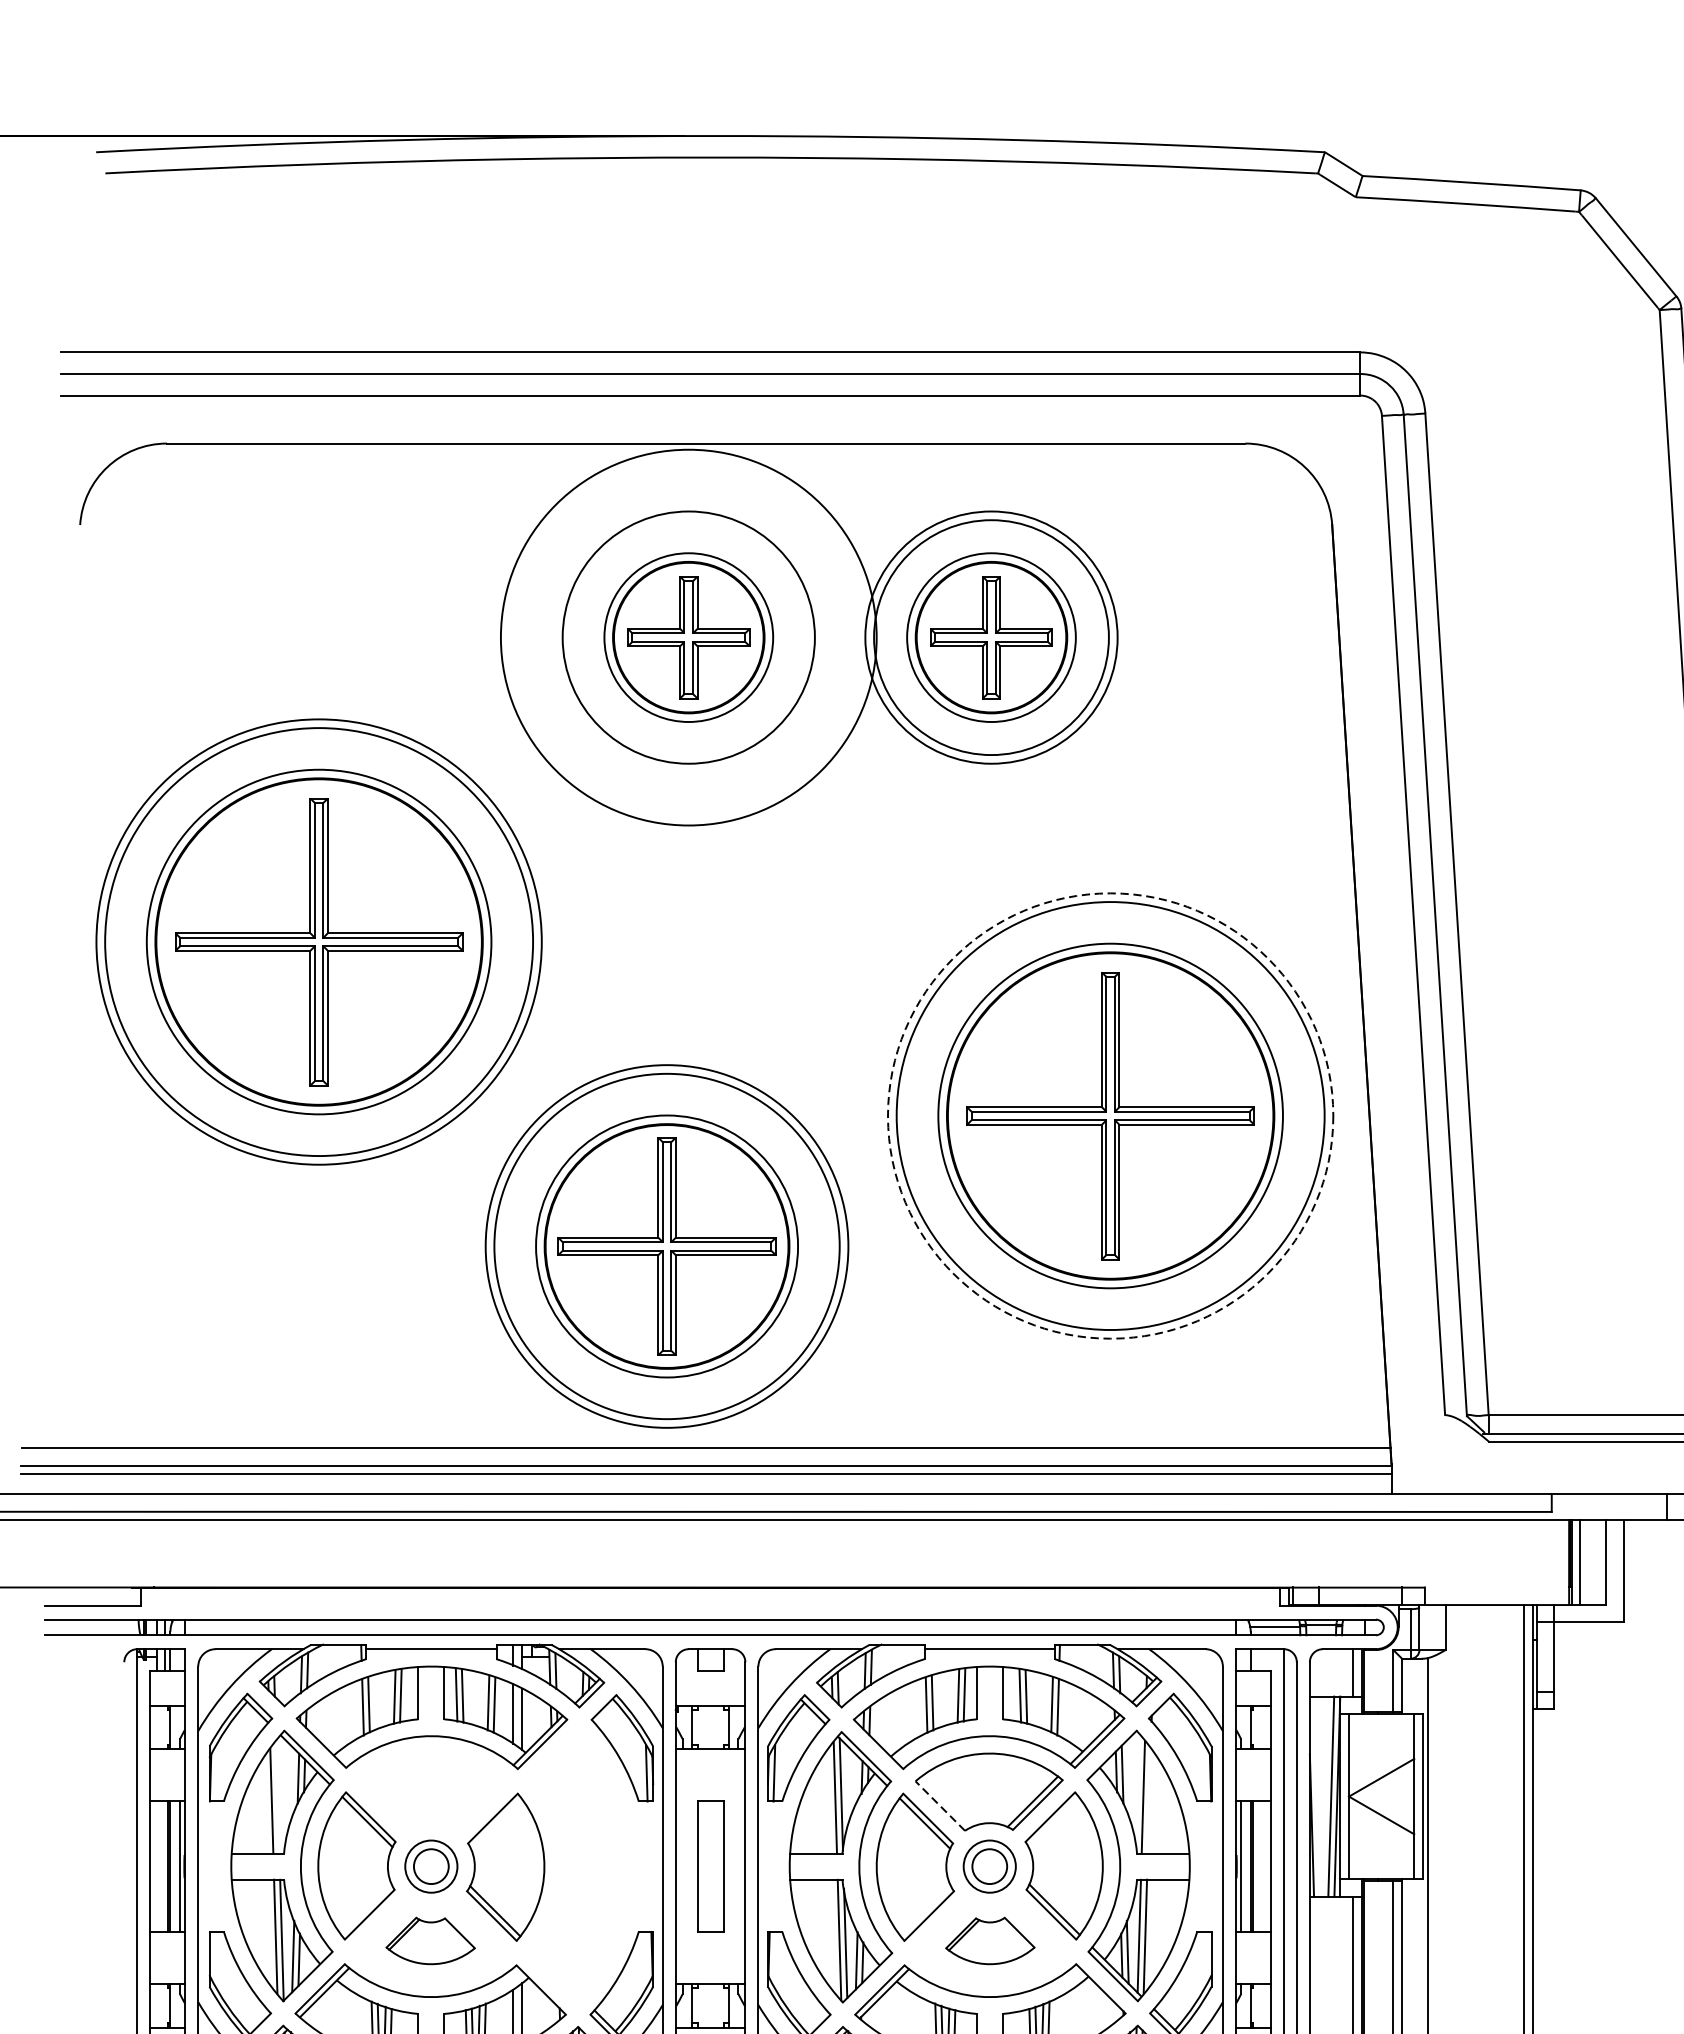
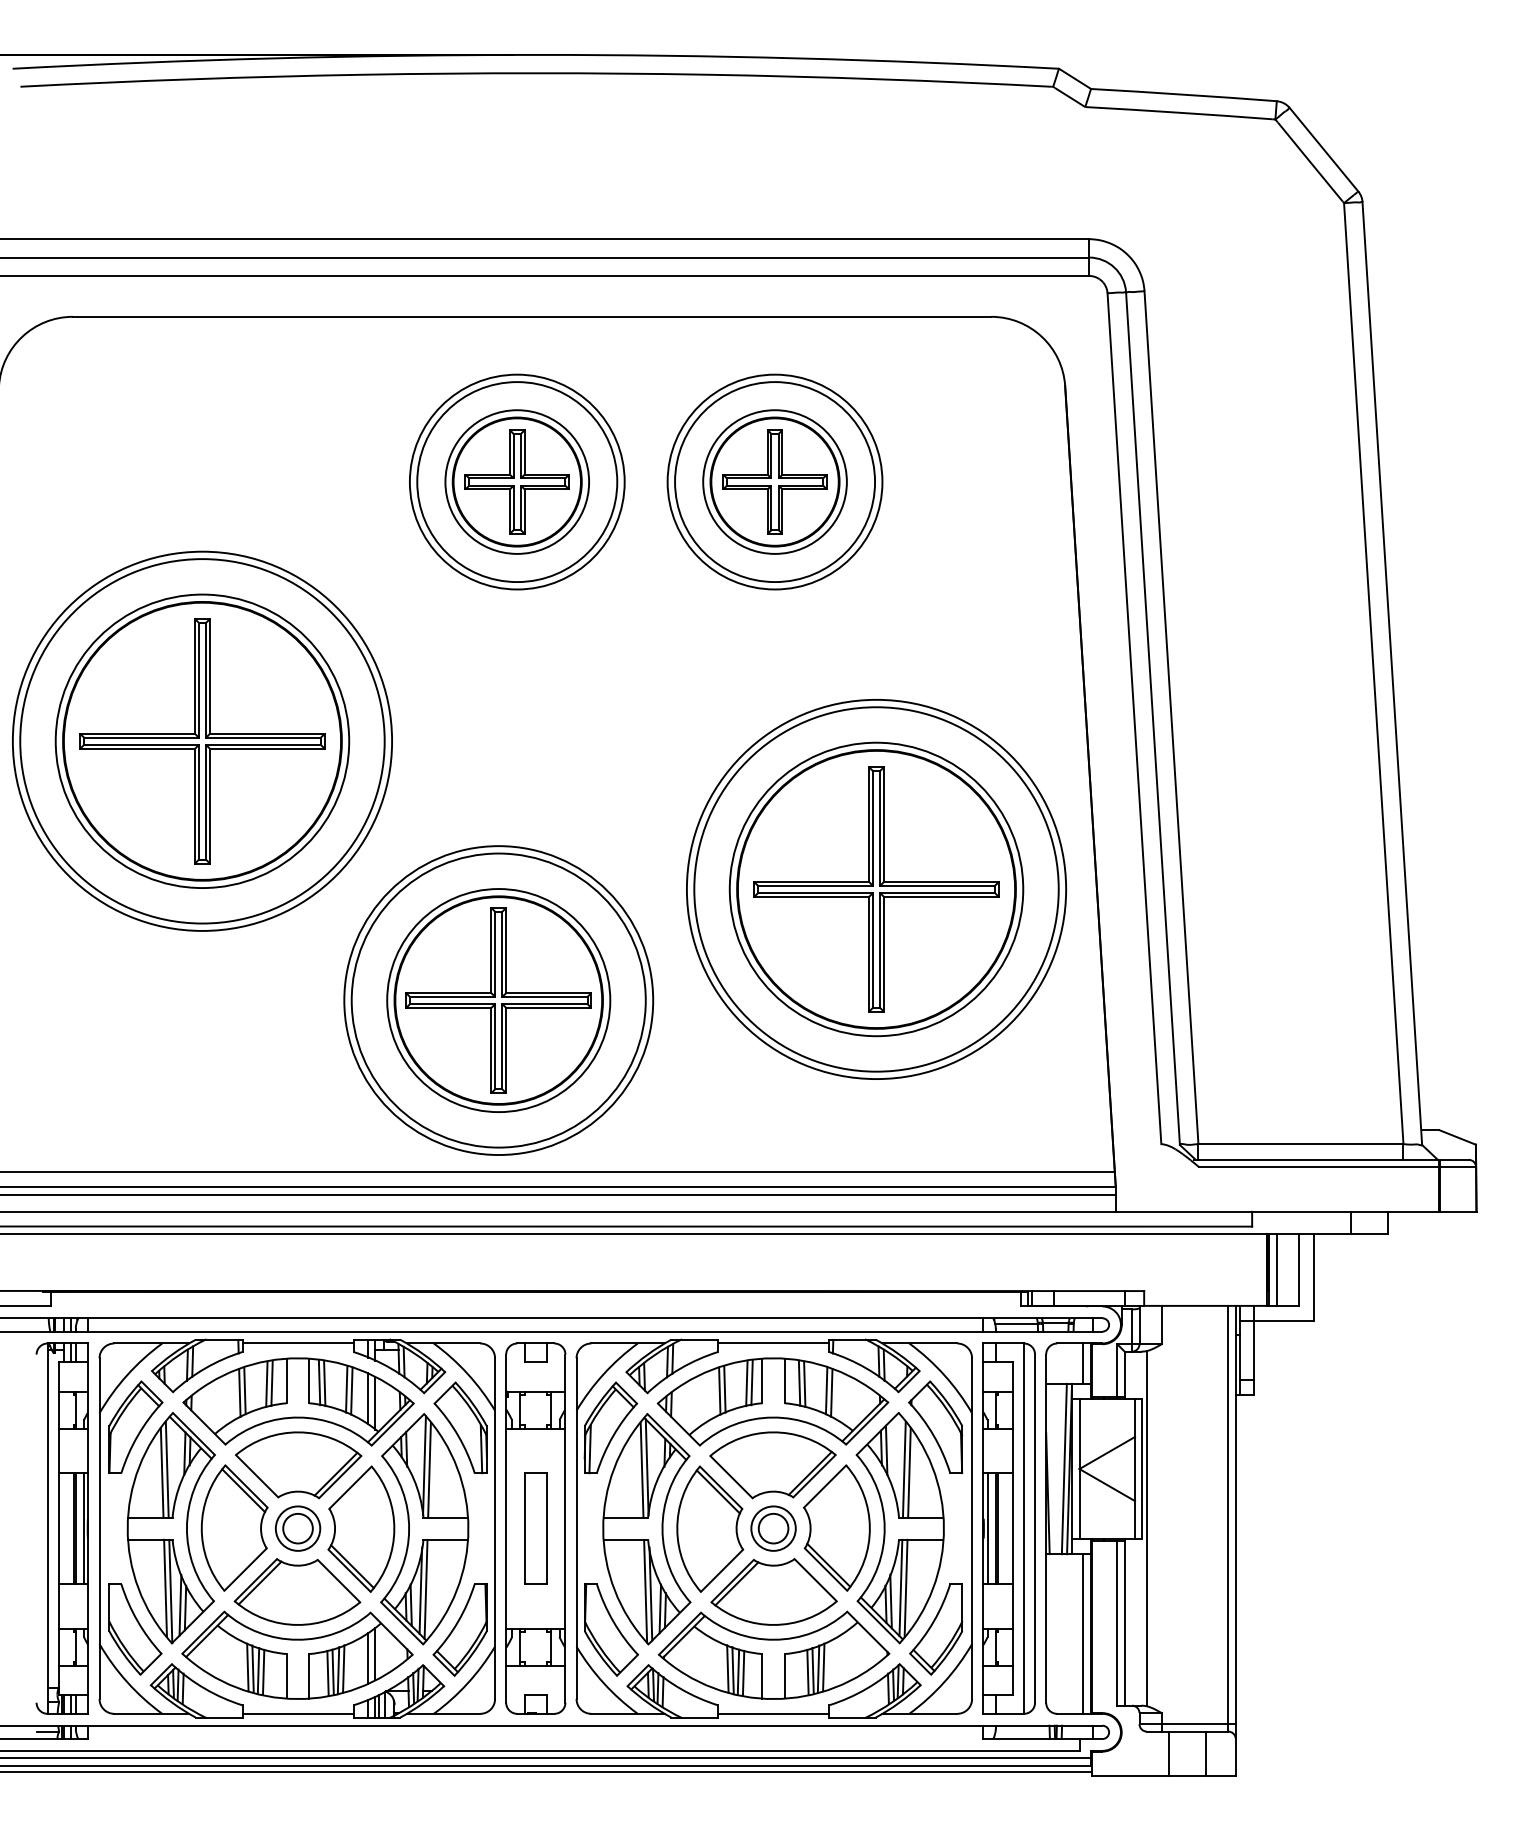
circle: (689, 638) -> (517, 482), size x0.62
circle: (1110, 1116) -> (876, 889), dashed -> solid
part: (431, 1792) -> (298, 1465), added
line: (276, 1797) -> (166, 1469), added
line: (1149, 1800) -> (909, 1472), added
line: (940, 1806) -> (731, 1477), dashed -> solid
part: (579, 1867) -> (424, 1529), added
part: (430, 1940) -> (297, 1591), size x1.67
part: (989, 1940) -> (773, 1591), size x1.67

